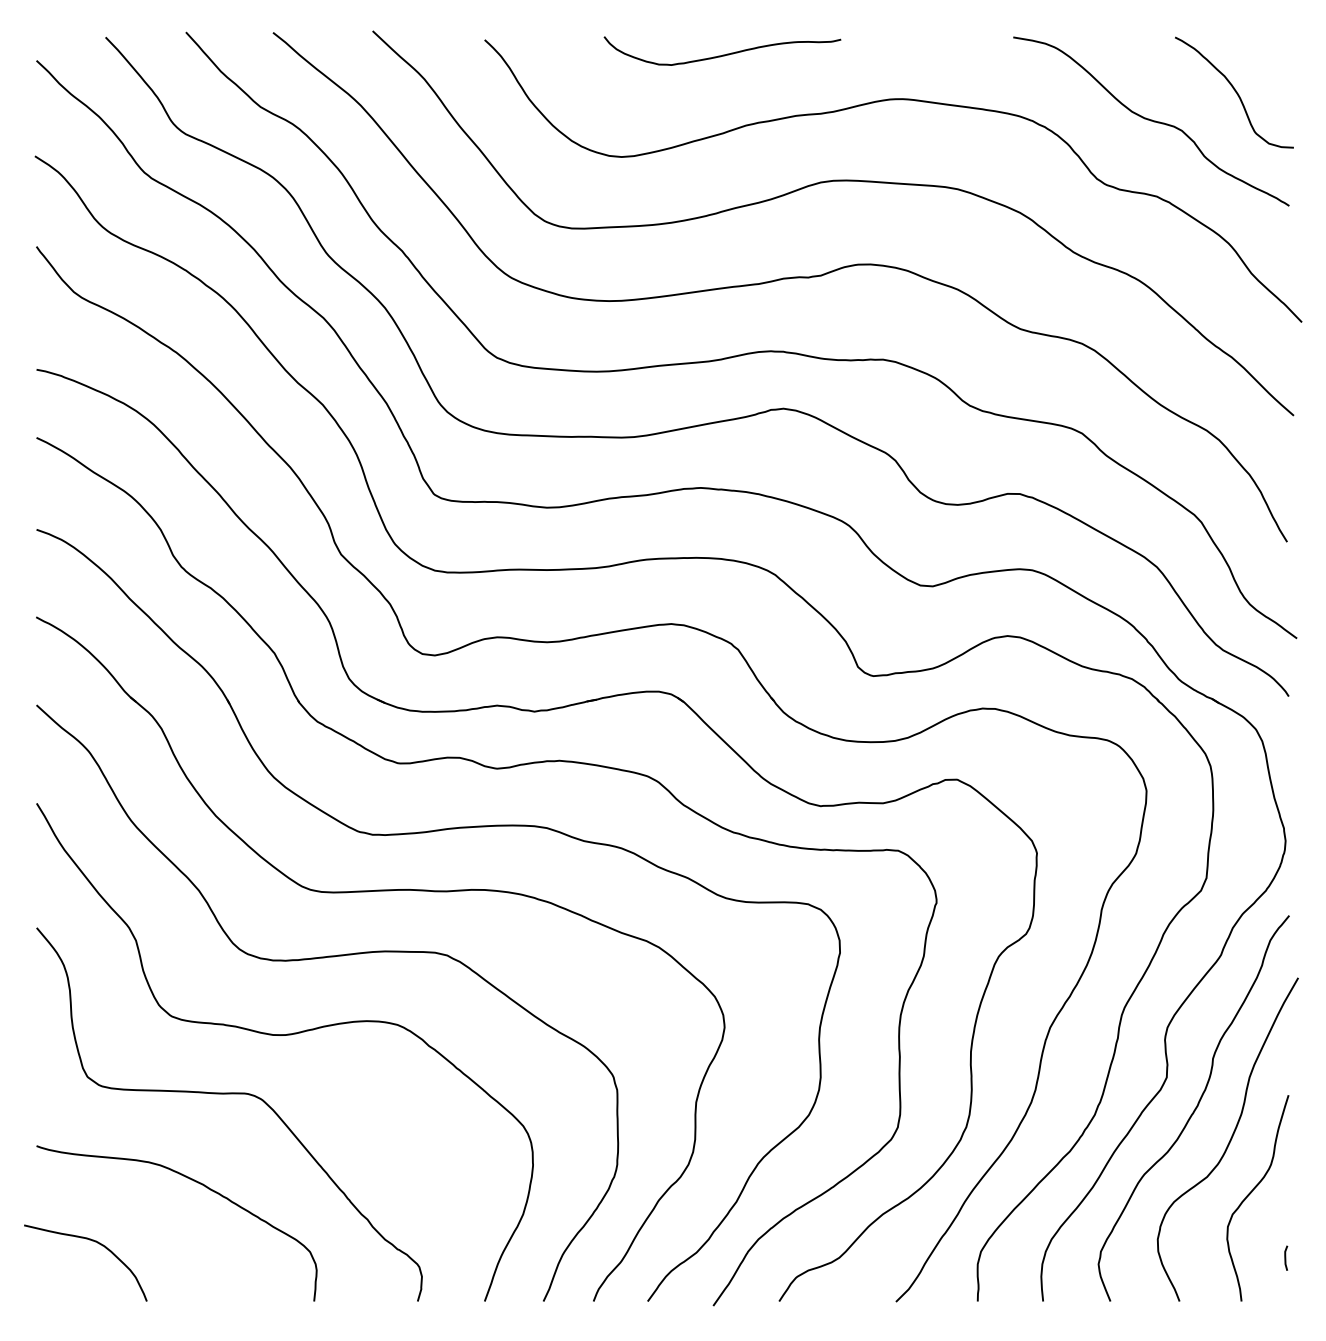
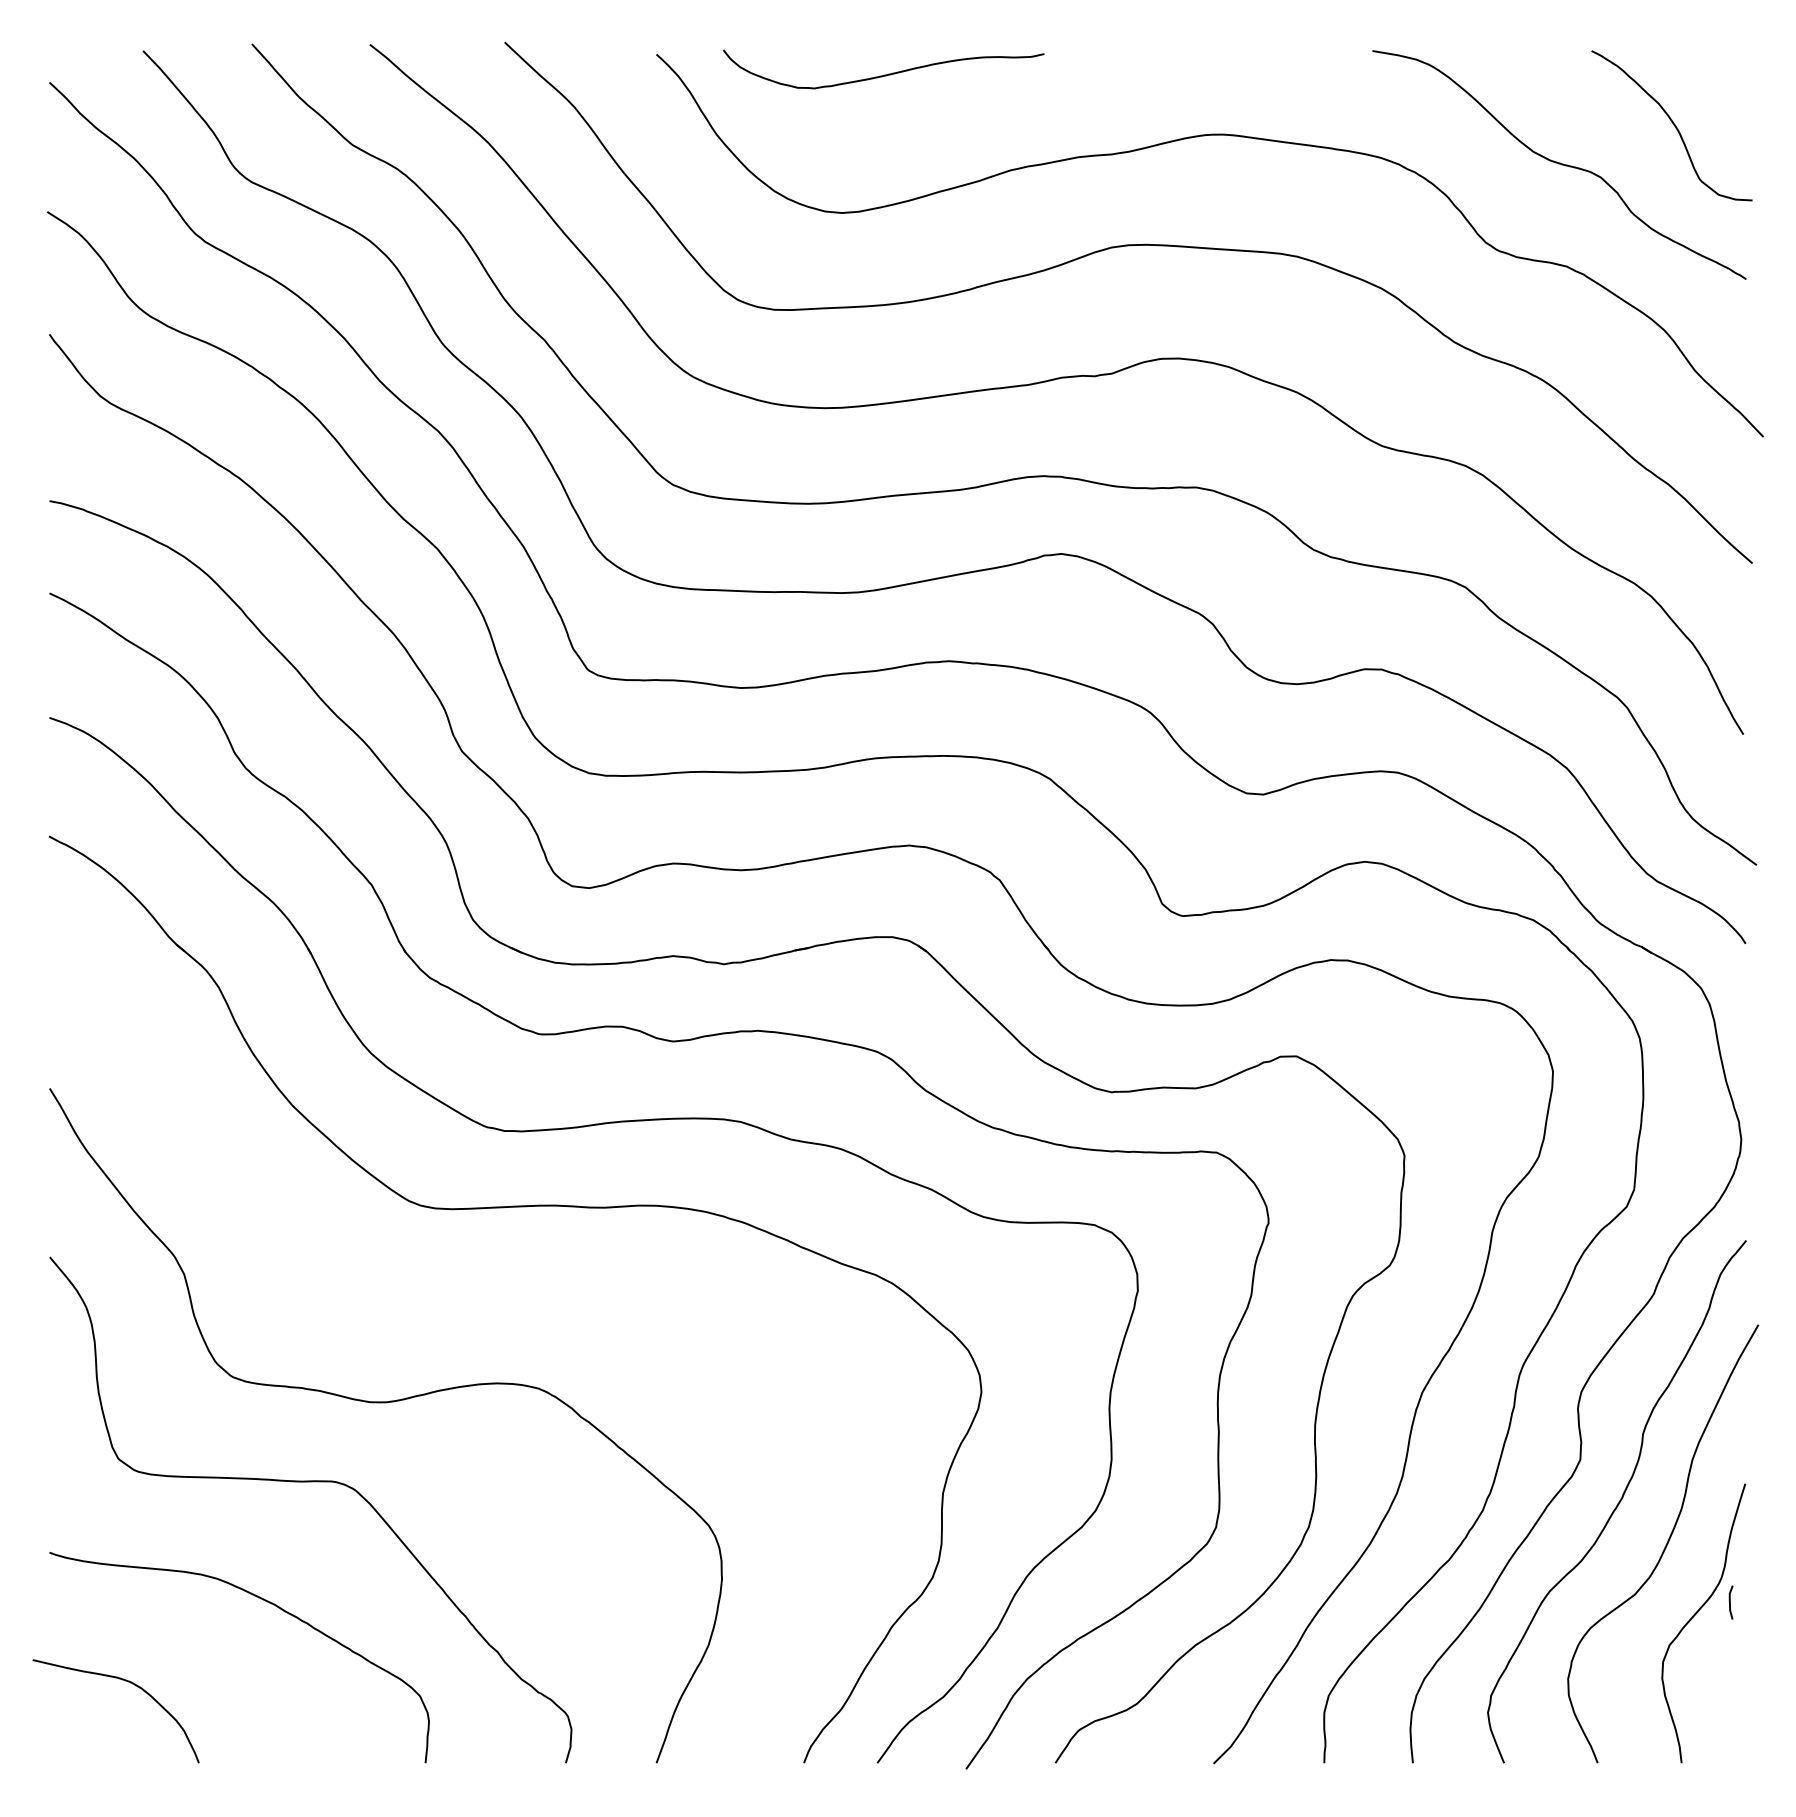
curve: (723, 54) -> (884, 74), moved
curve: (323, 958) -> (437, 1298), removed
line: (1285, 1258) -> (1730, 1602), moved

